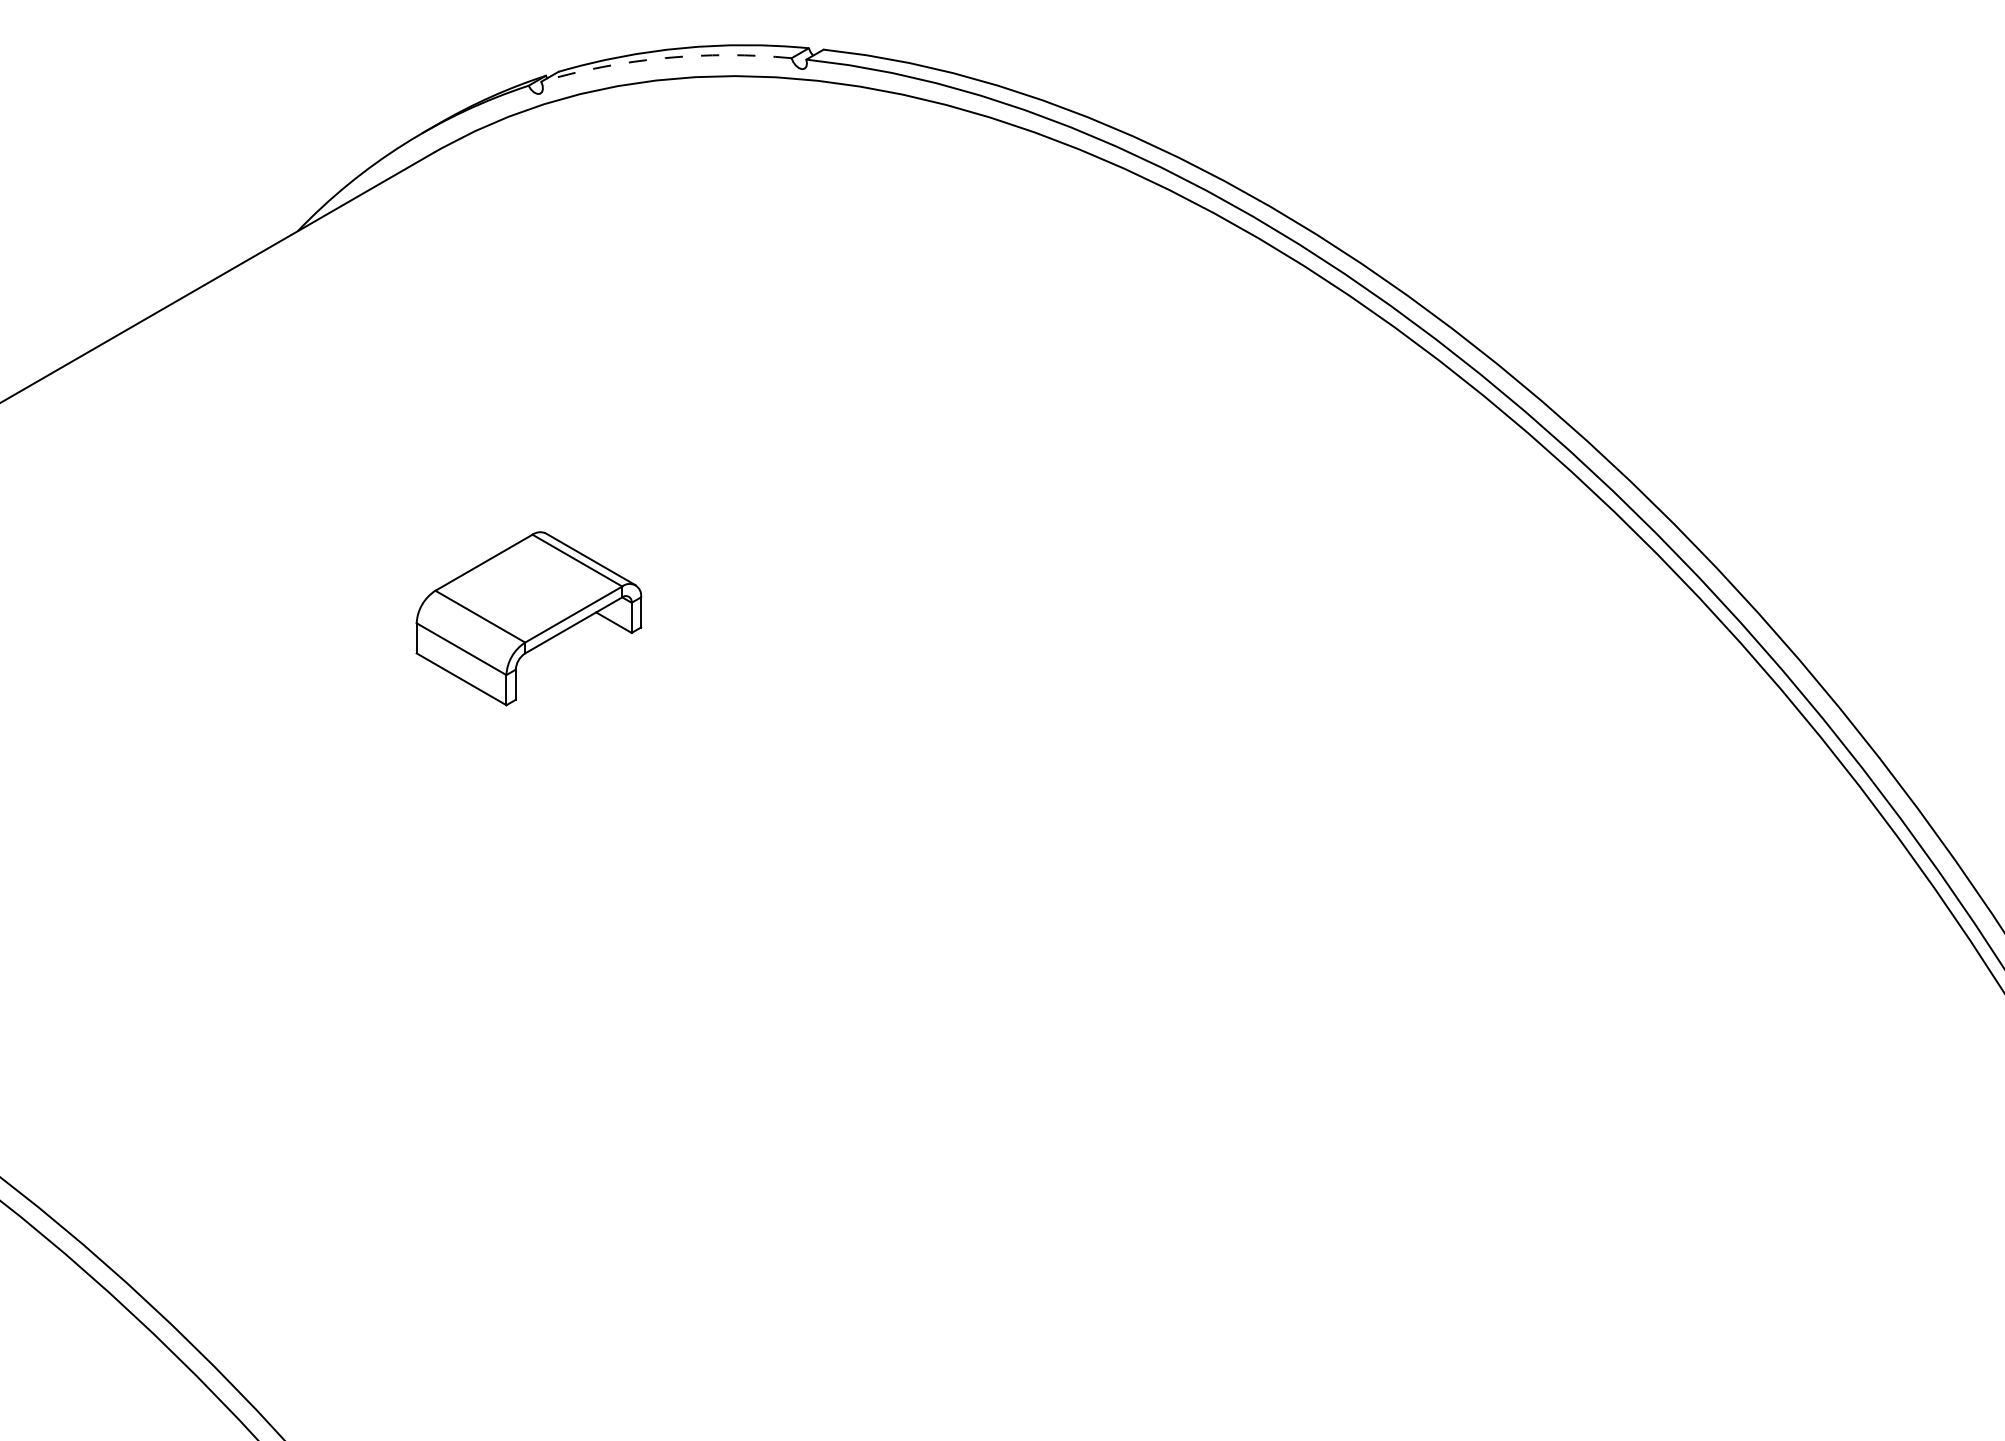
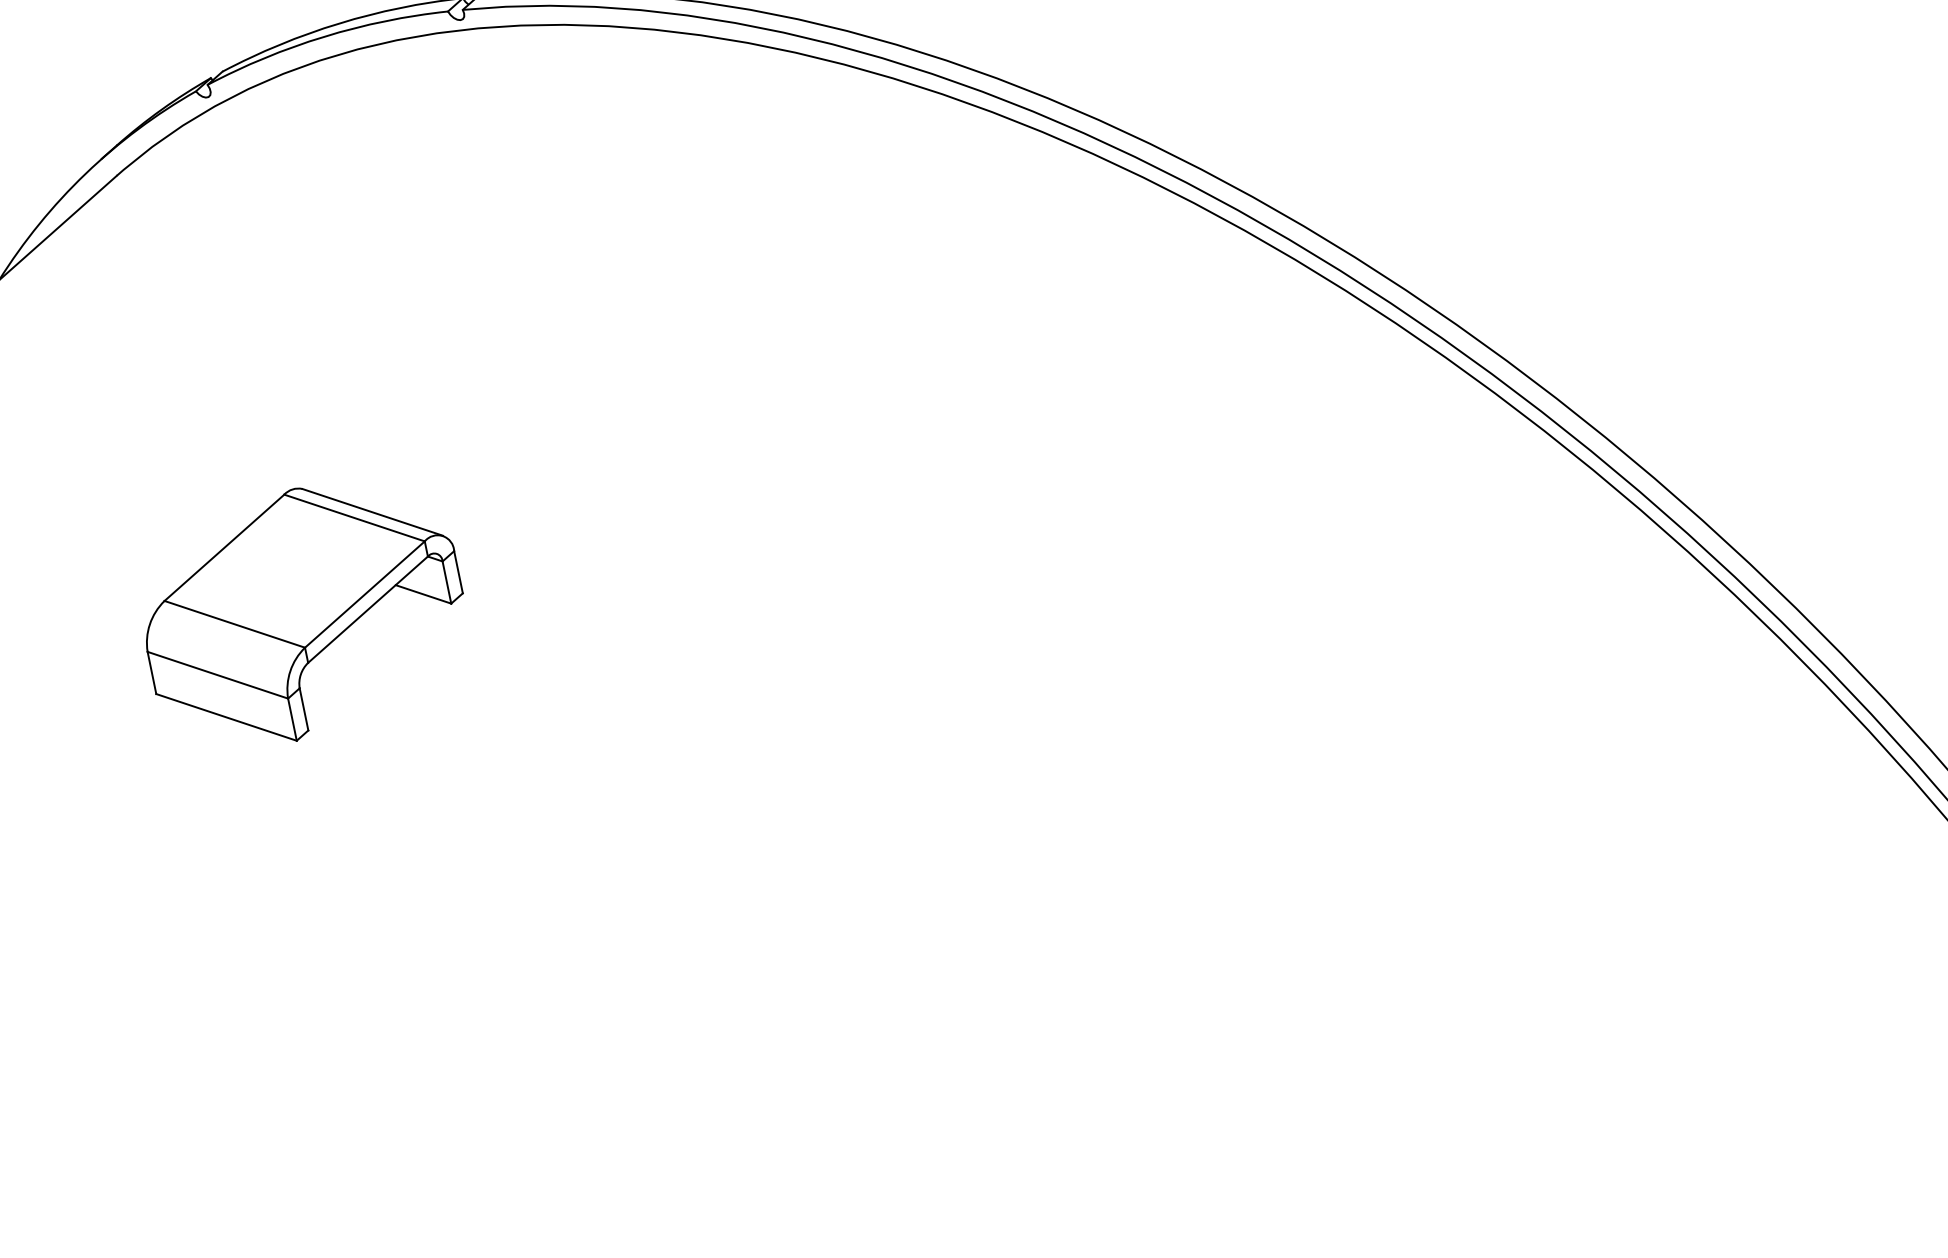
arc: (665, 58) -> (324, 37), dashed -> solid
part: (528, 618) -> (302, 613), size x1.43

